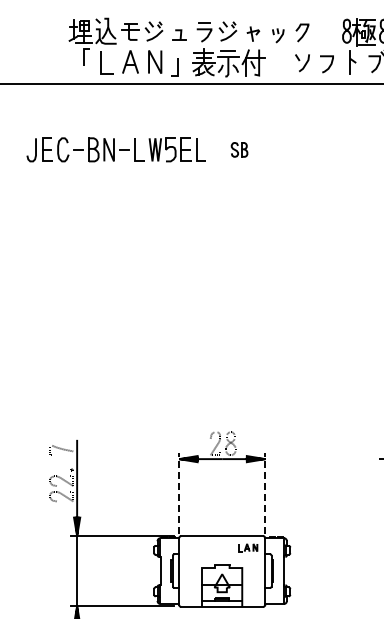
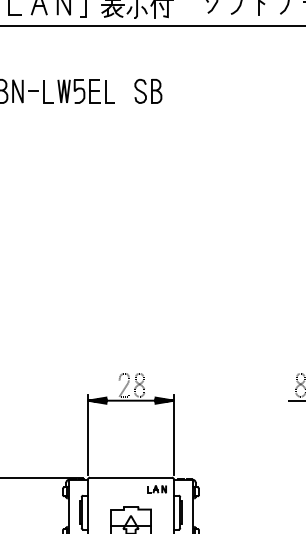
part: (239, 149) -> (148, 91), size x1.67
line: (179, 492) -> (88, 434), dashed -> solid
line: (265, 492) -> (174, 434), dashed -> solid

